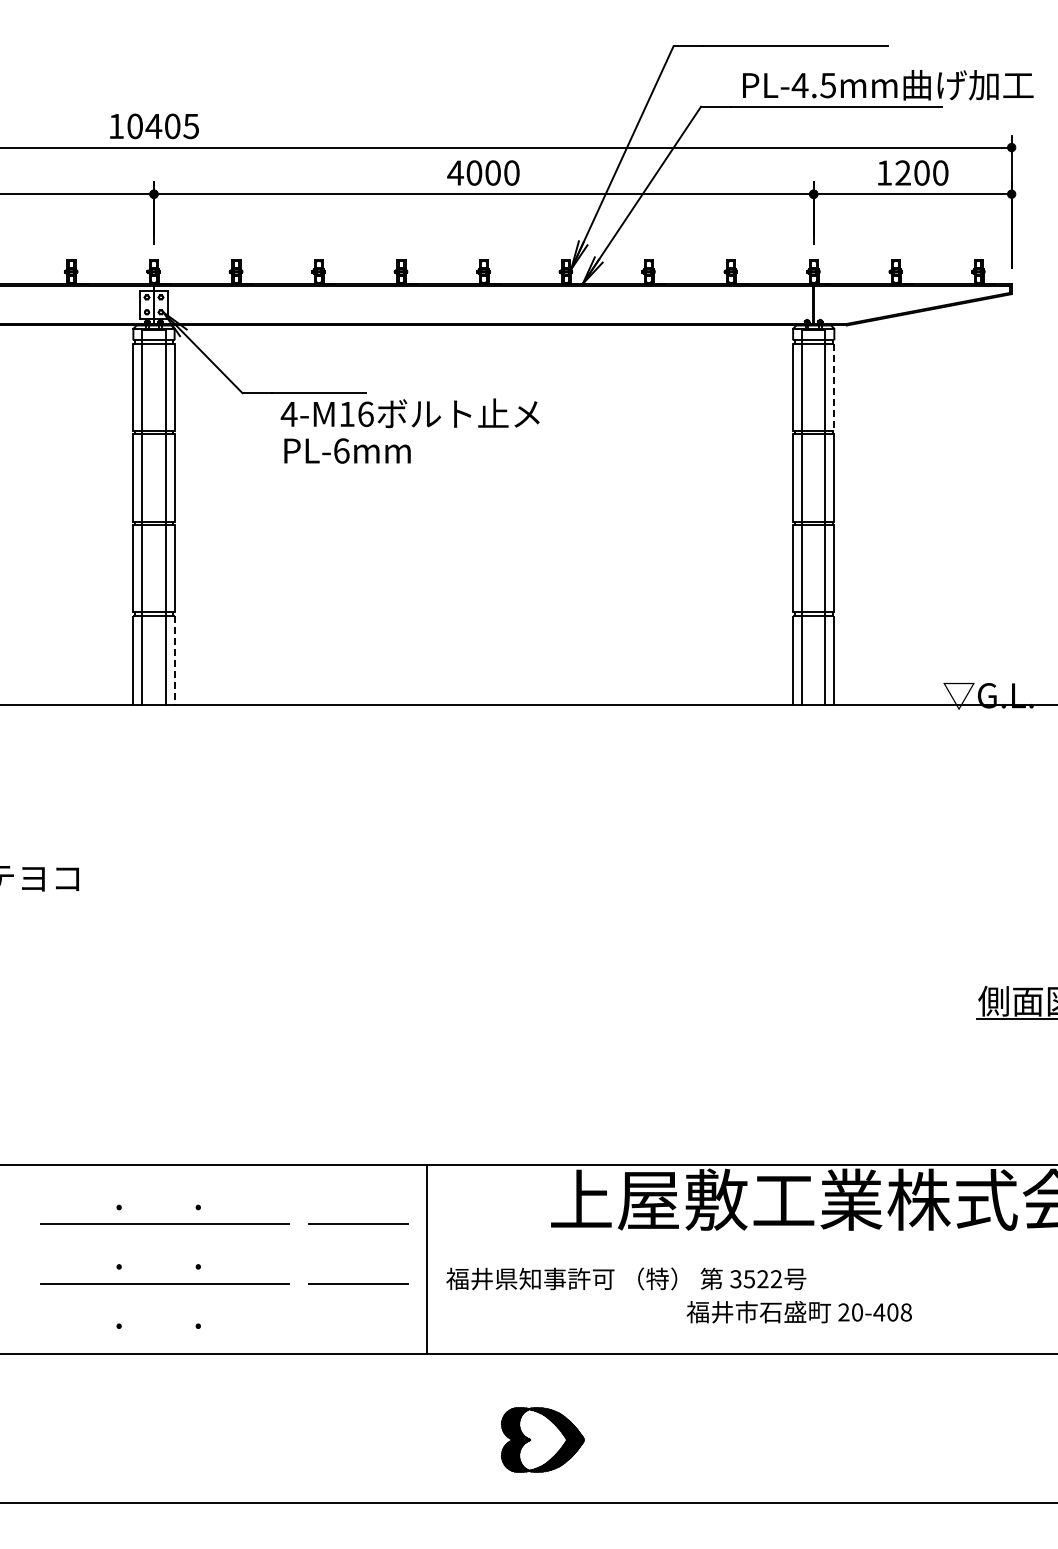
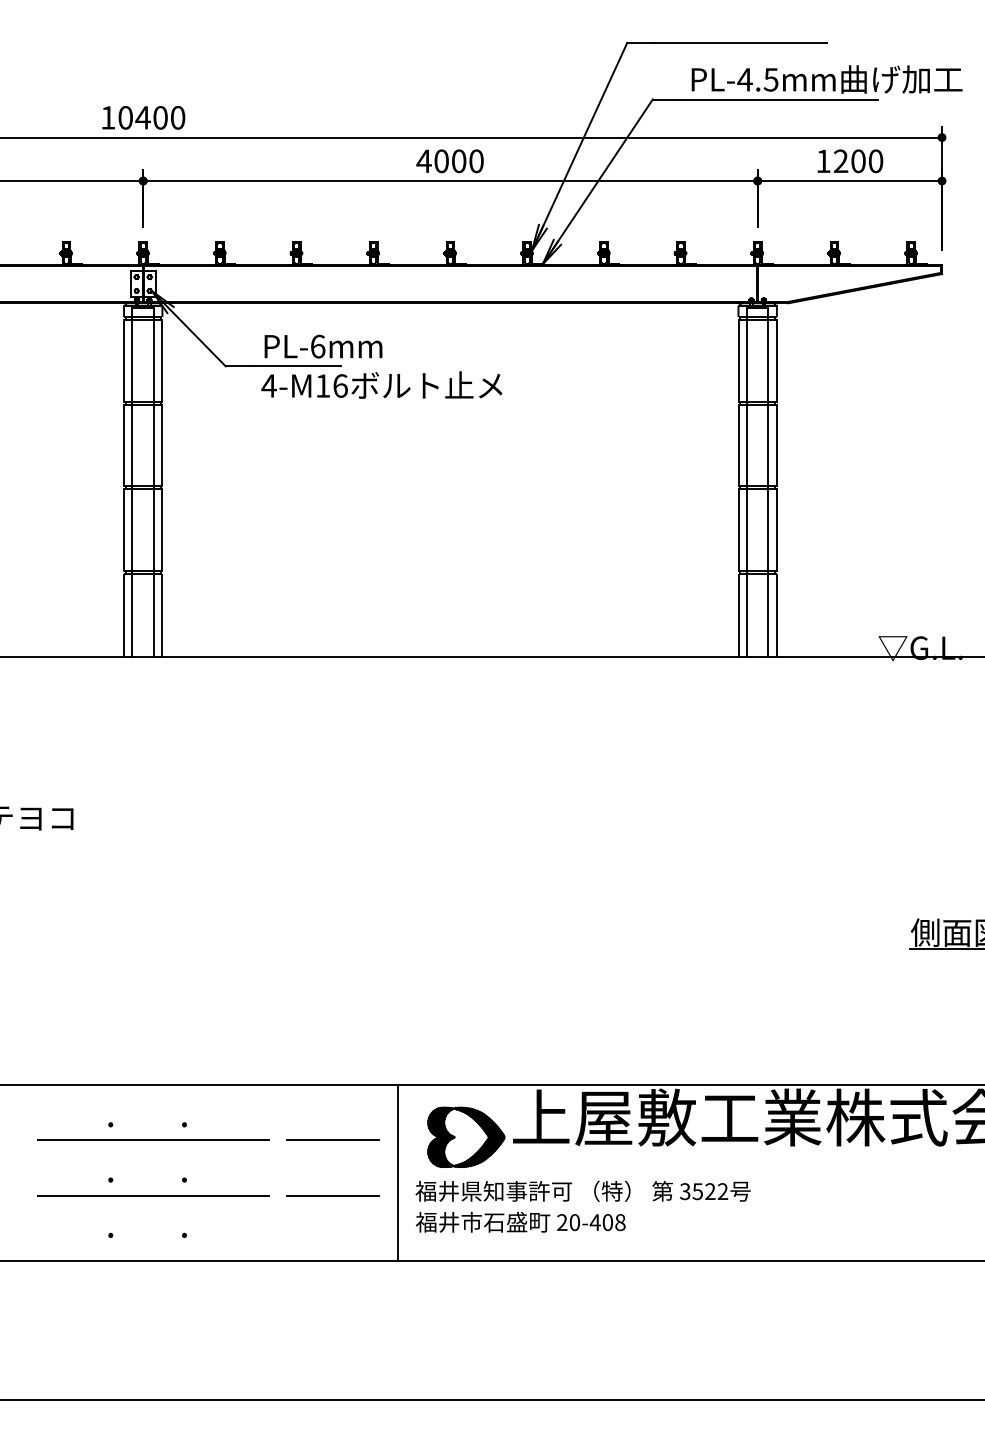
text: (191, 126) -> (178, 117), 10405 -> 10400
line: (834, 387) -> (777, 361), dashed -> solid
text: (347, 450) -> (323, 346), moved
line: (174, 660) -> (162, 615), dashed -> solid
text: (798, 1311) -> (519, 1221), moved
part: (542, 1439) -> (465, 1136), moved

